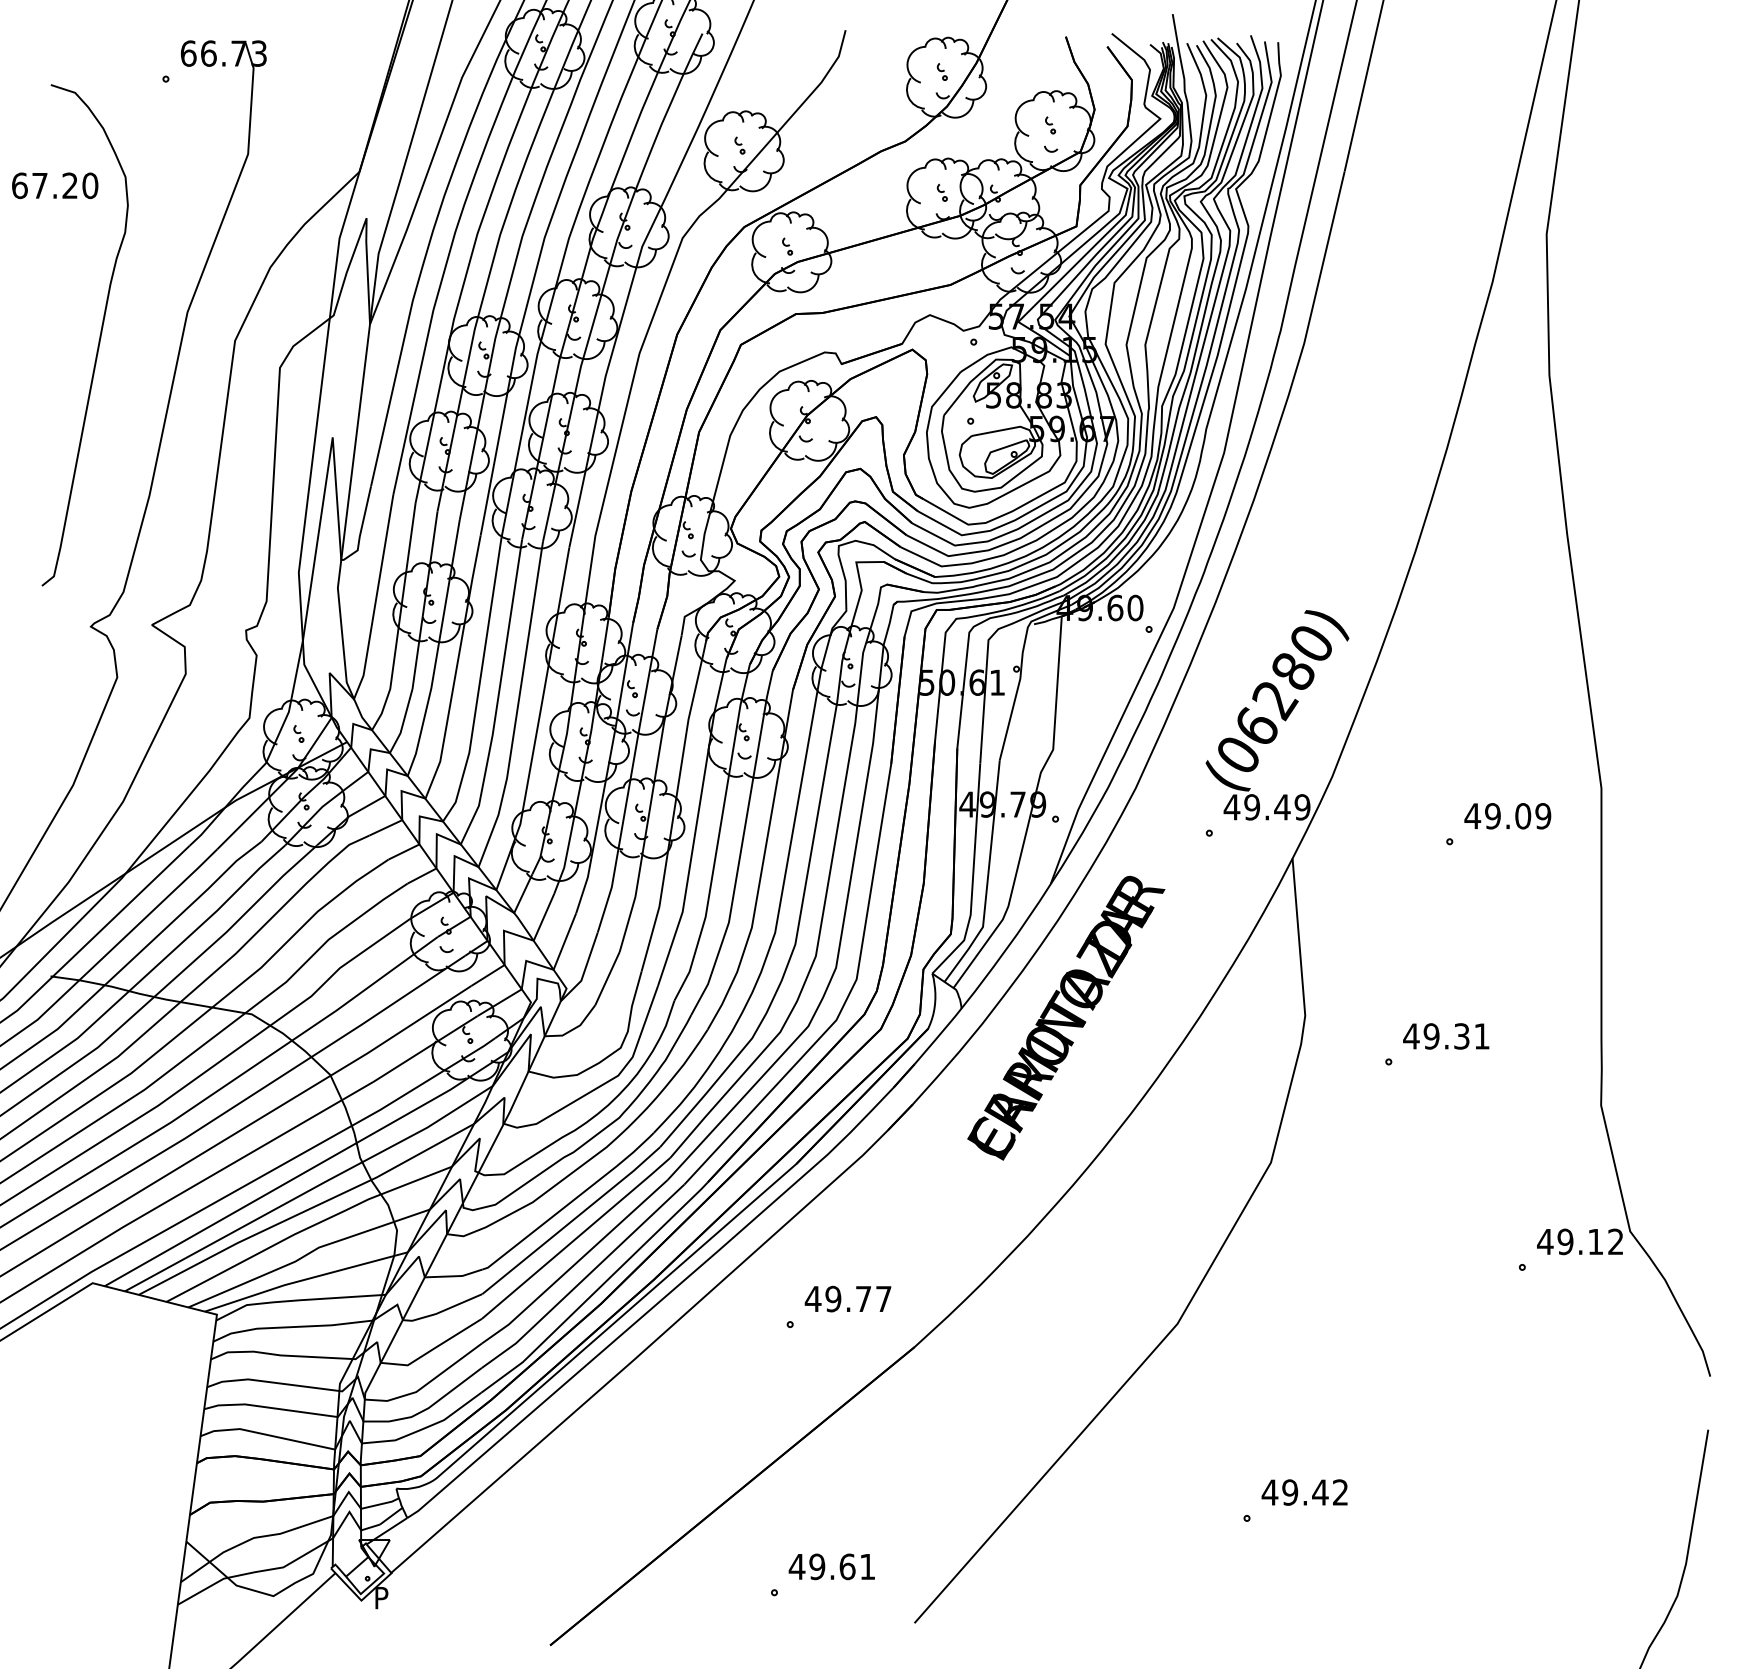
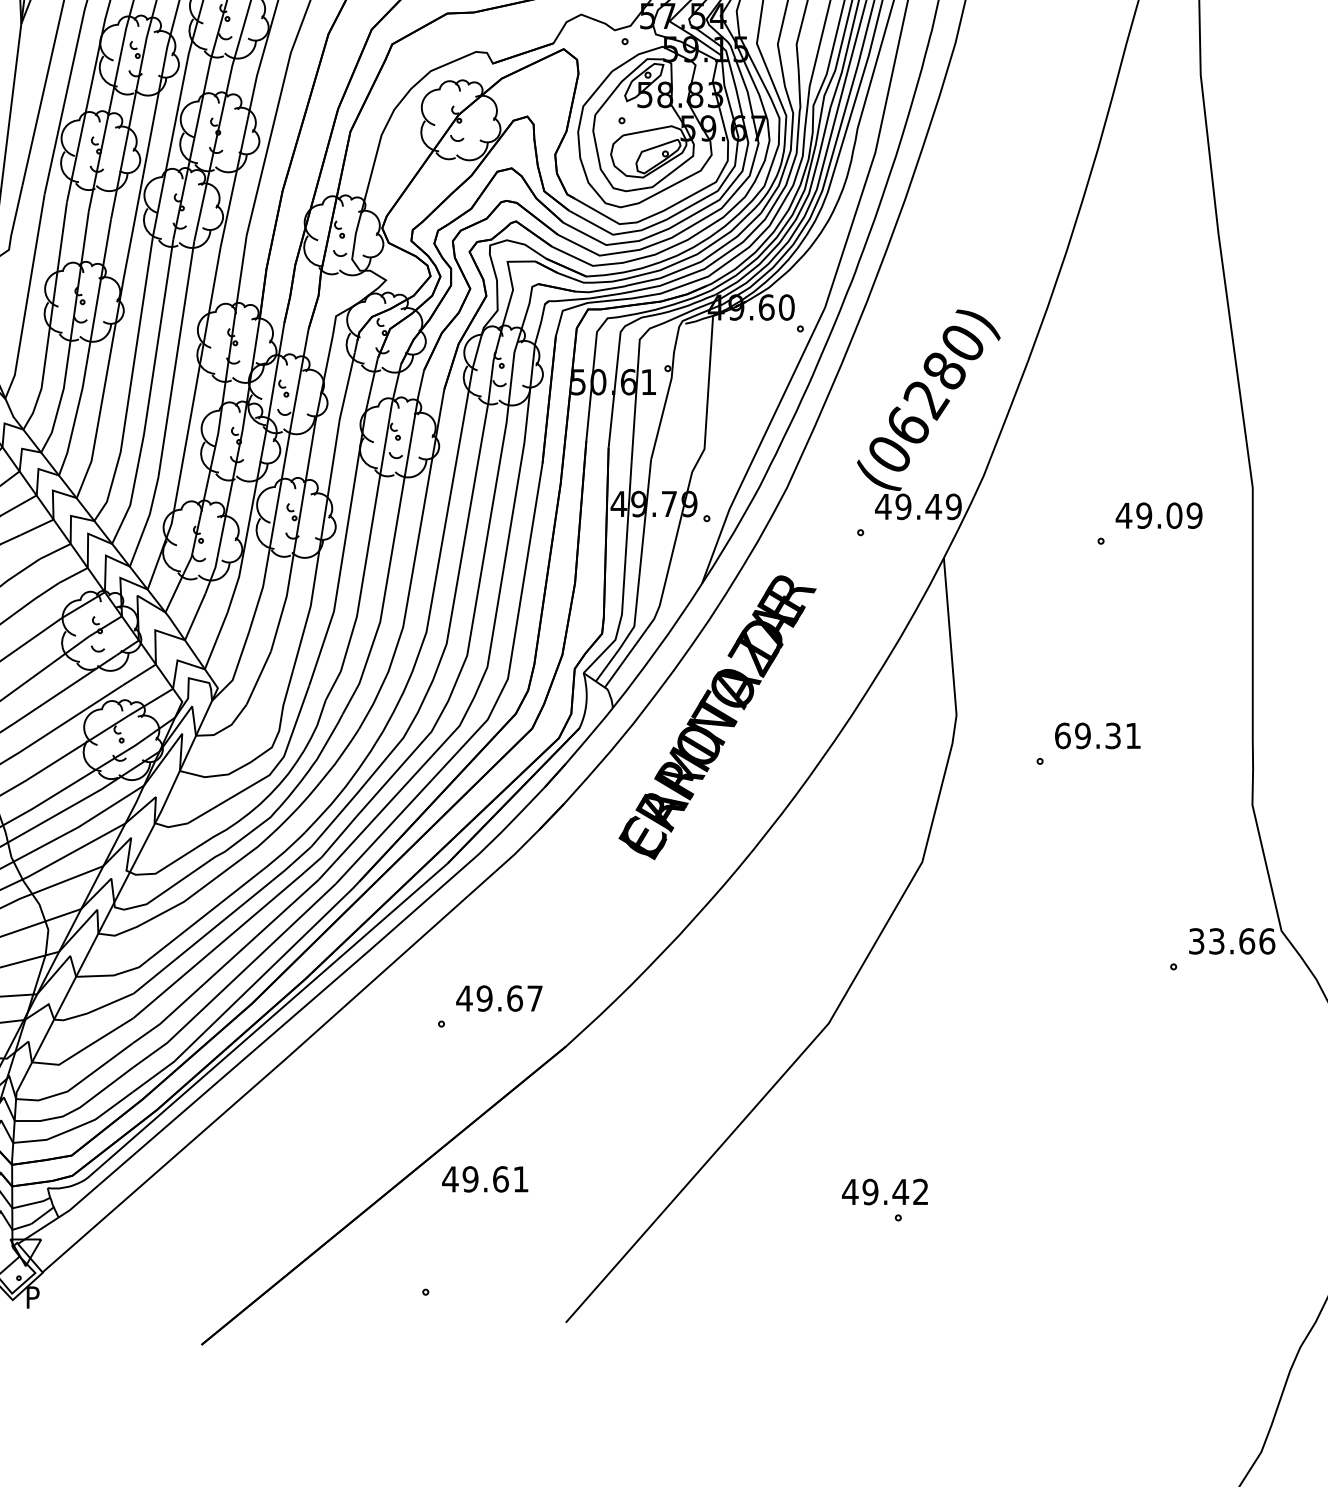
text: (1411, 1036) -> (1062, 735), 49.31 -> 69.31
text: (1580, 1241) -> (1231, 940), 49.12 -> 33.66
text: (863, 1298) -> (514, 997), 49.77 -> 49.67
text: (1304, 1492) -> (884, 1191), moved
text: (831, 1566) -> (484, 1178), moved

